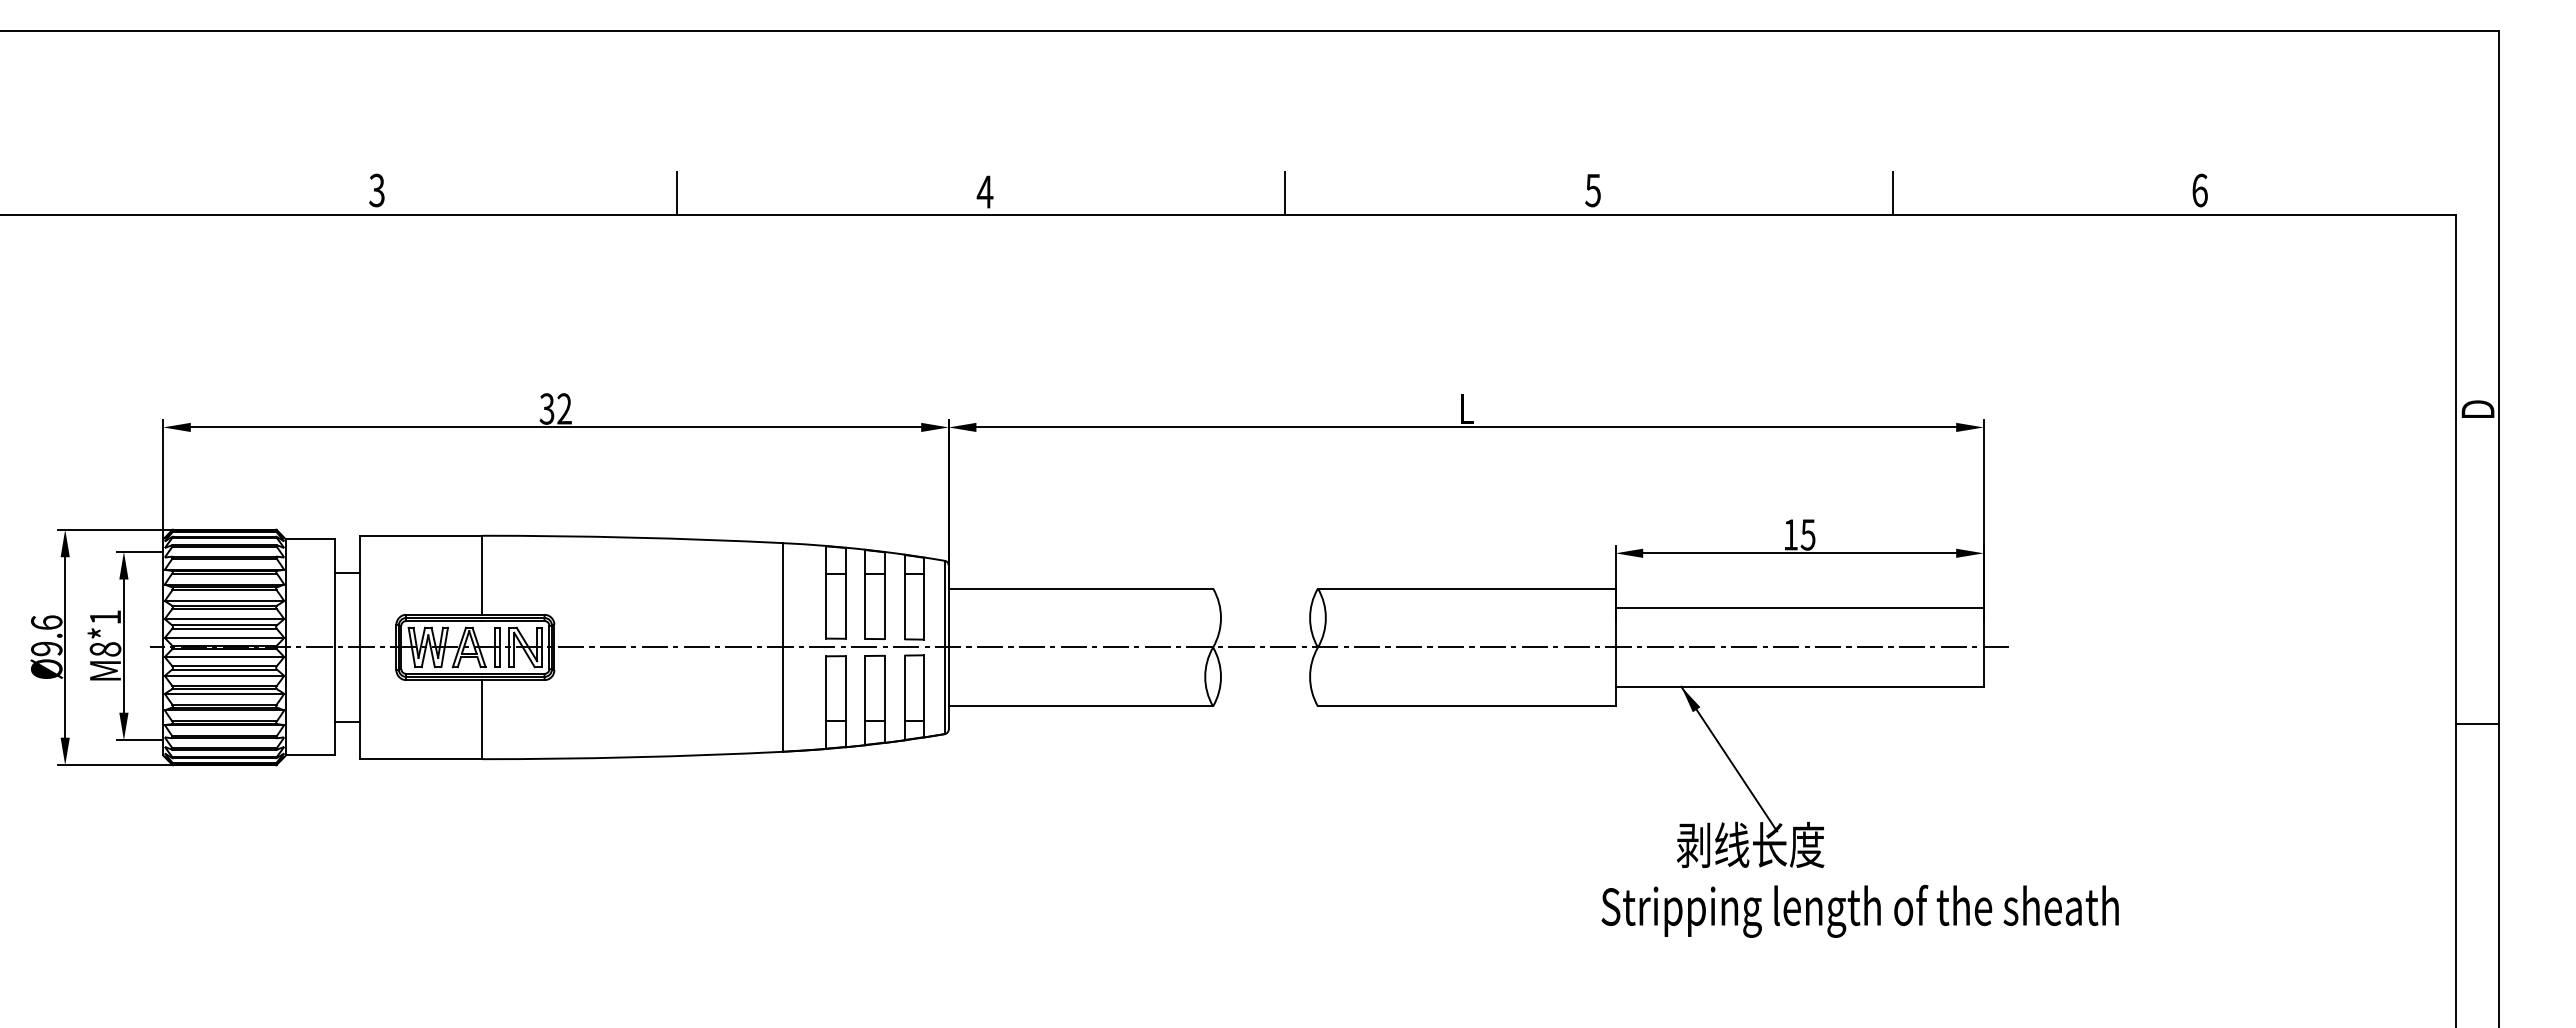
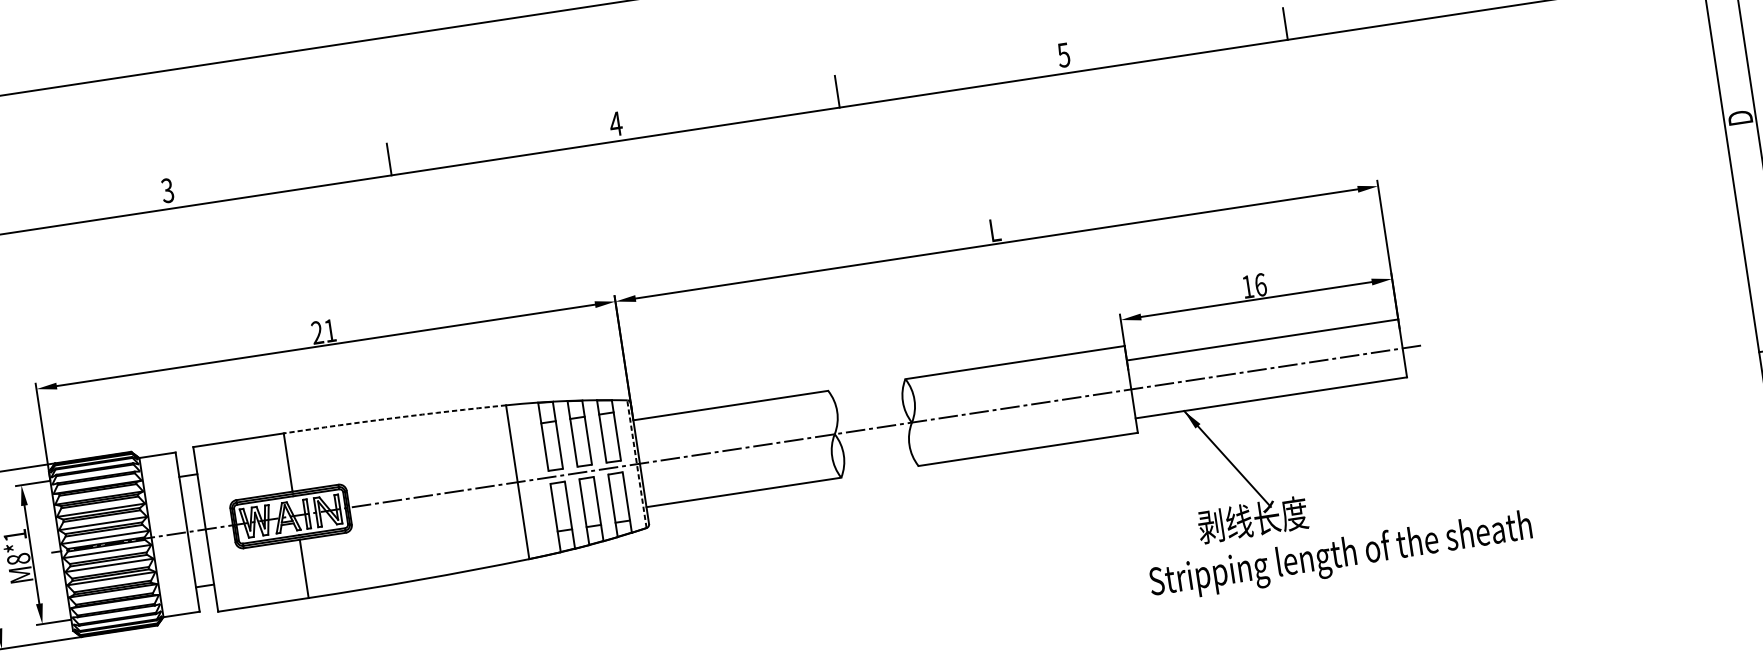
text: (555, 408) -> (323, 331), 32 -> 21
text: (1807, 534) -> (1260, 284), 15 -> 16
arc: (632, 537) -> (394, 417), solid -> dashed
line: (944, 647) -> (636, 464), solid -> dashed

